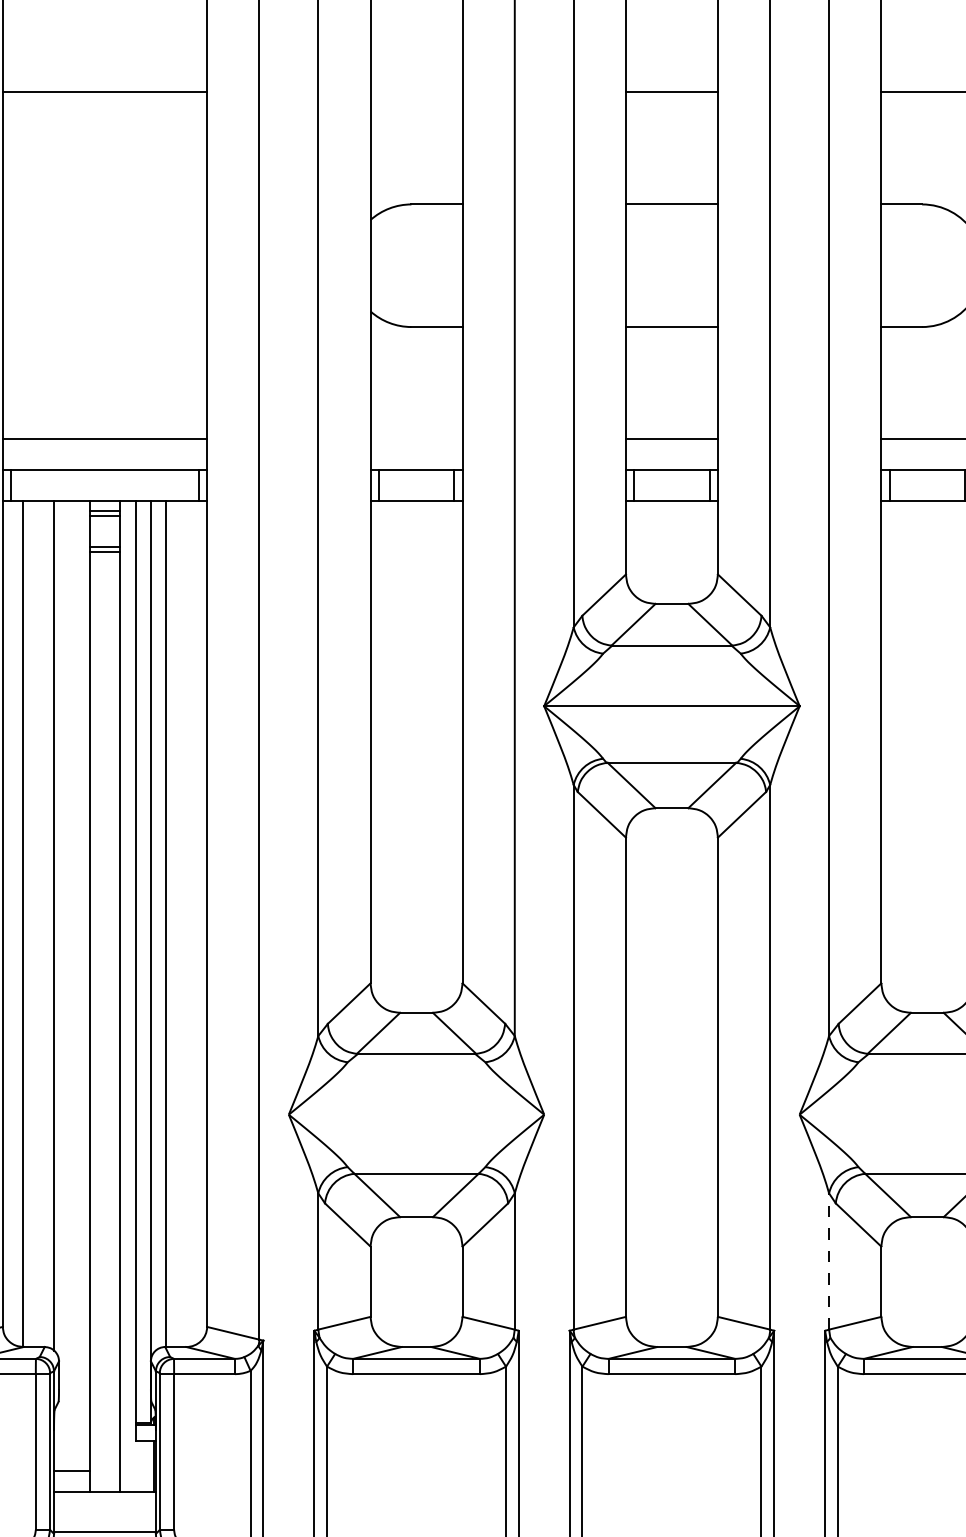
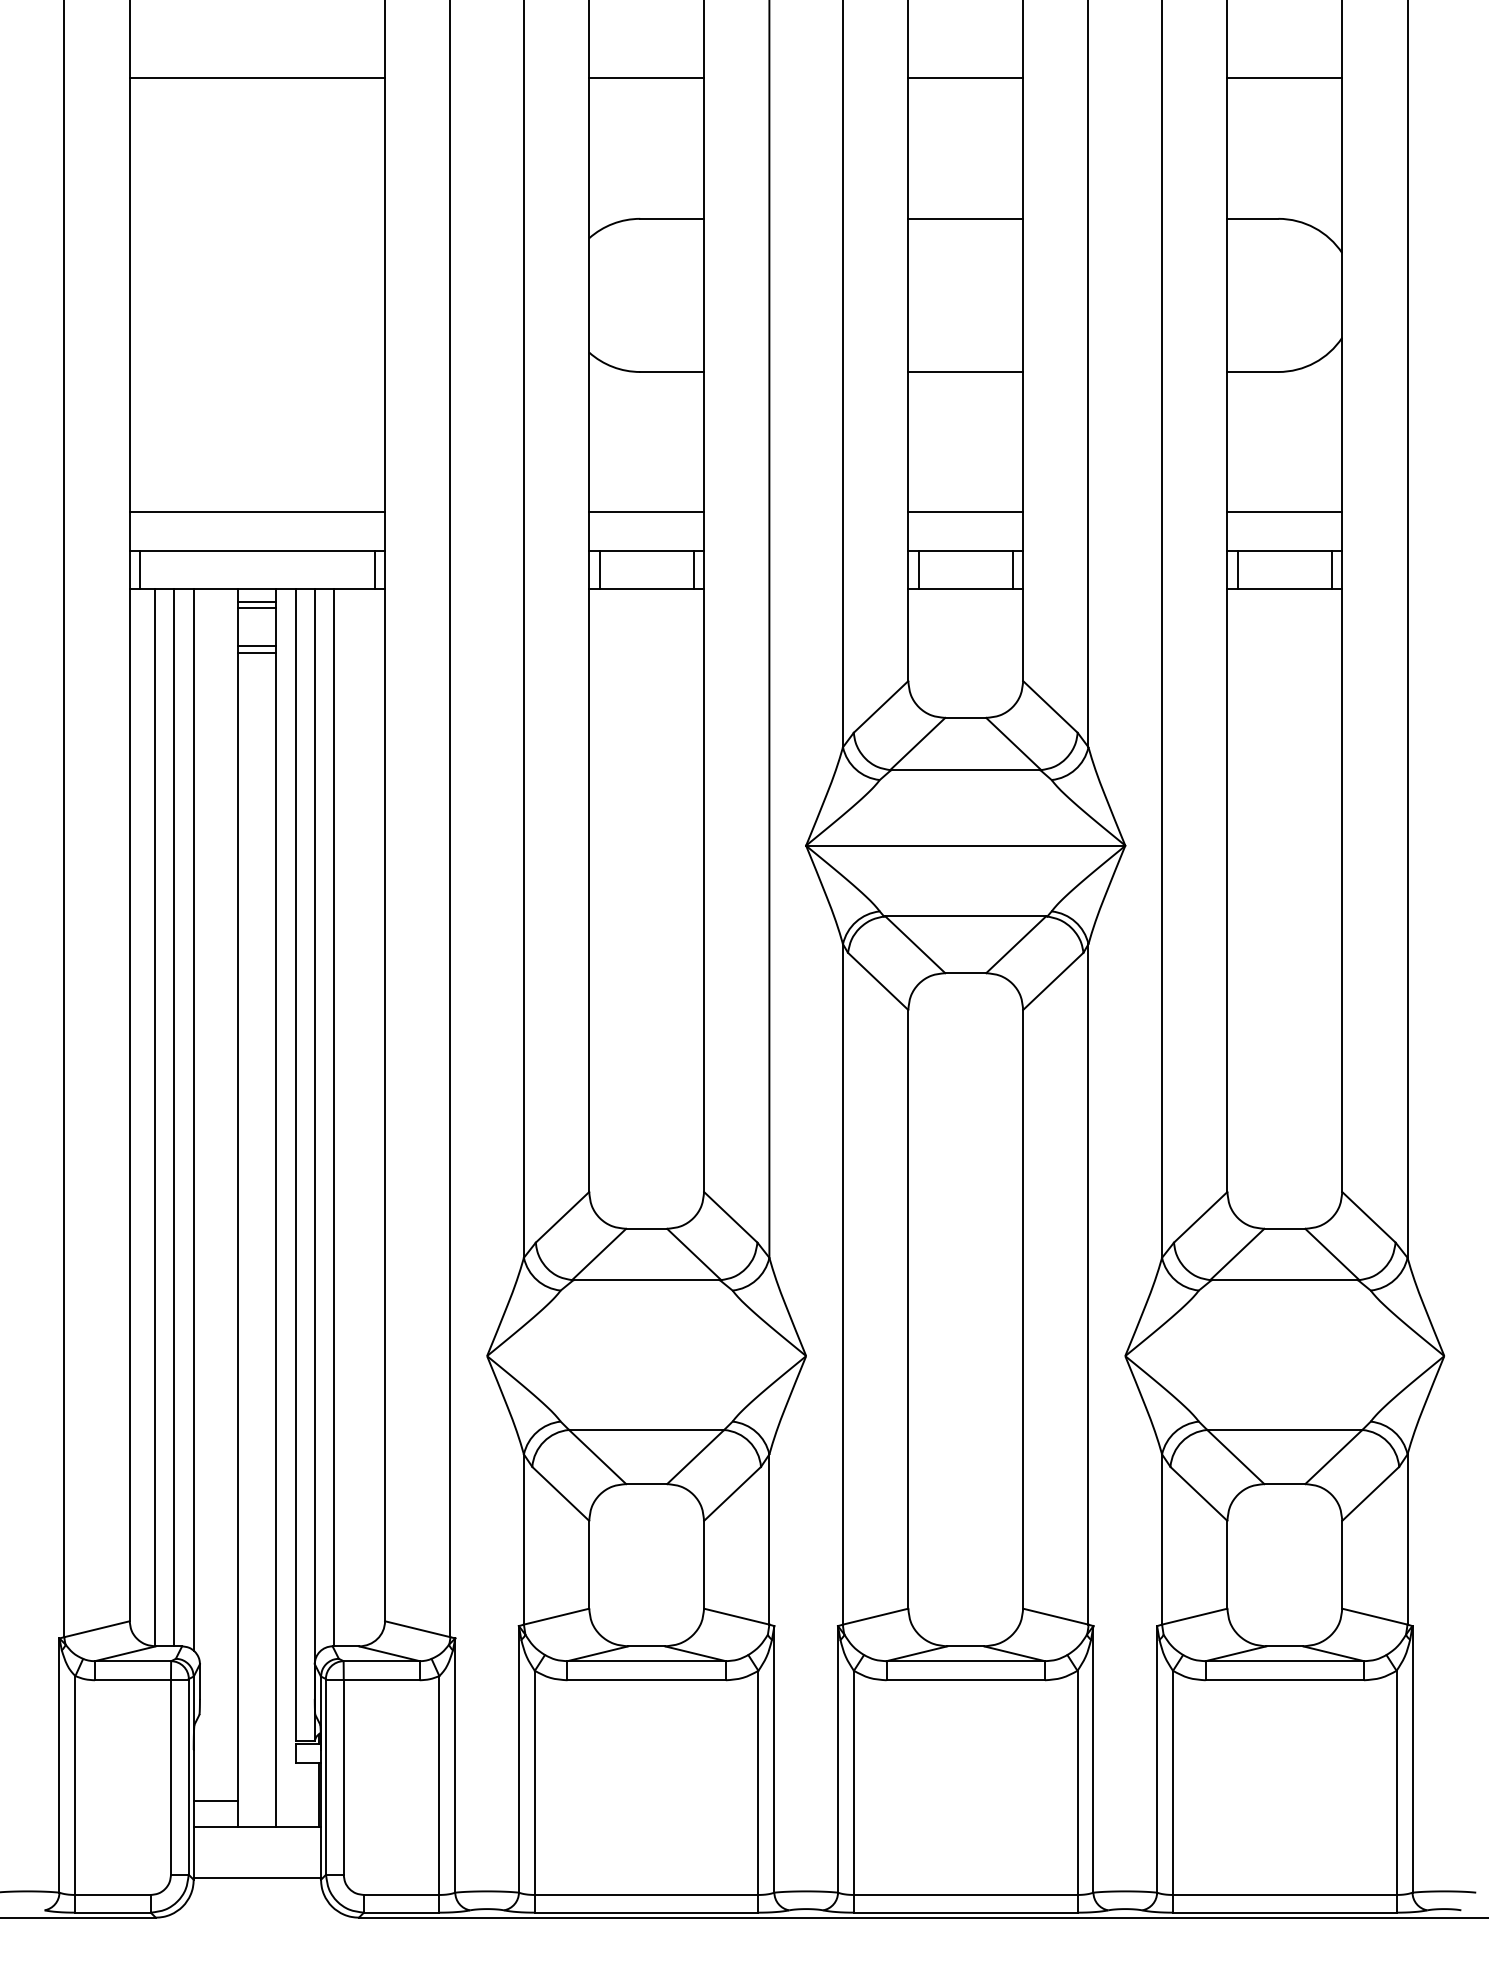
line: (416, 92) -> (646, 78), added
line: (416, 439) -> (646, 512), added
line: (38, 923) -> (174, 1117), added
line: (829, 1261) -> (1162, 1539), dashed -> solid

